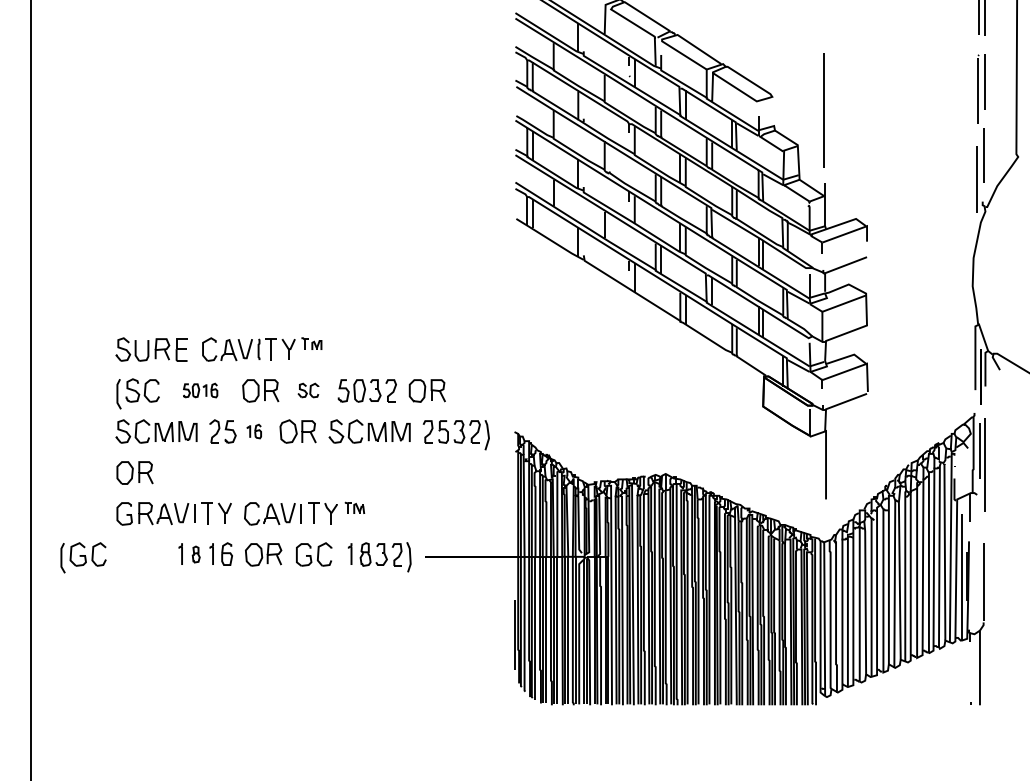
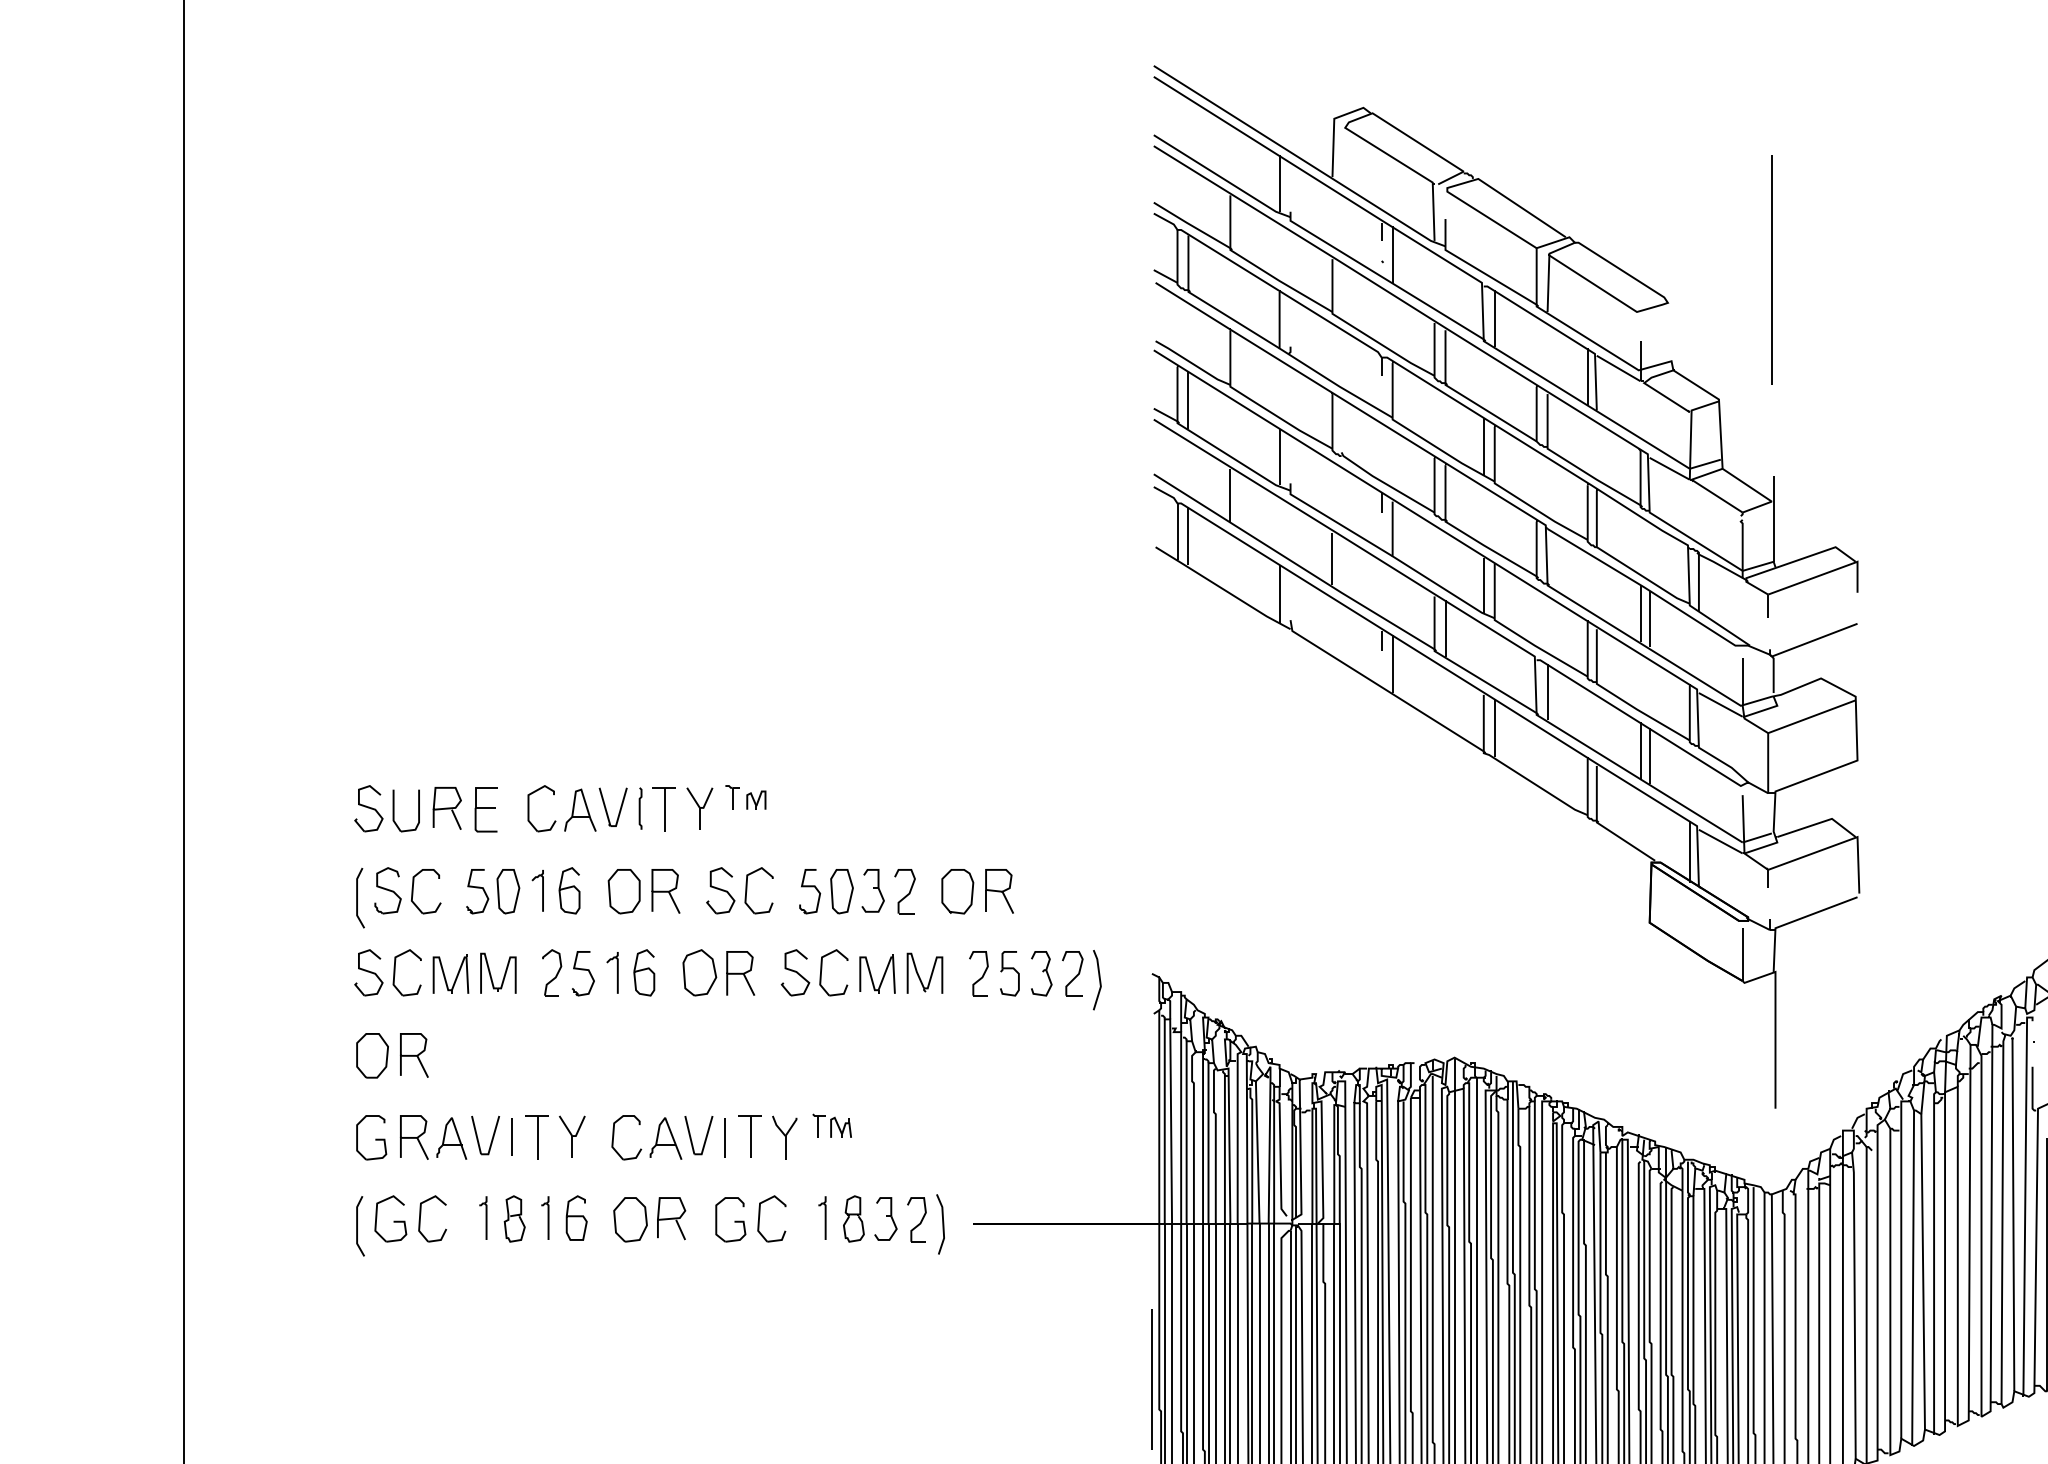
line: (823, 110) -> (1770, 270), moved
part: (200, 390) -> (523, 890), size x1.67
part: (308, 390) -> (739, 890), size x1.67
part: (253, 431) -> (629, 972), size x1.67
part: (196, 554) -> (515, 1218), size x1.43
part: (83, 557) -> (401, 1224), moved

